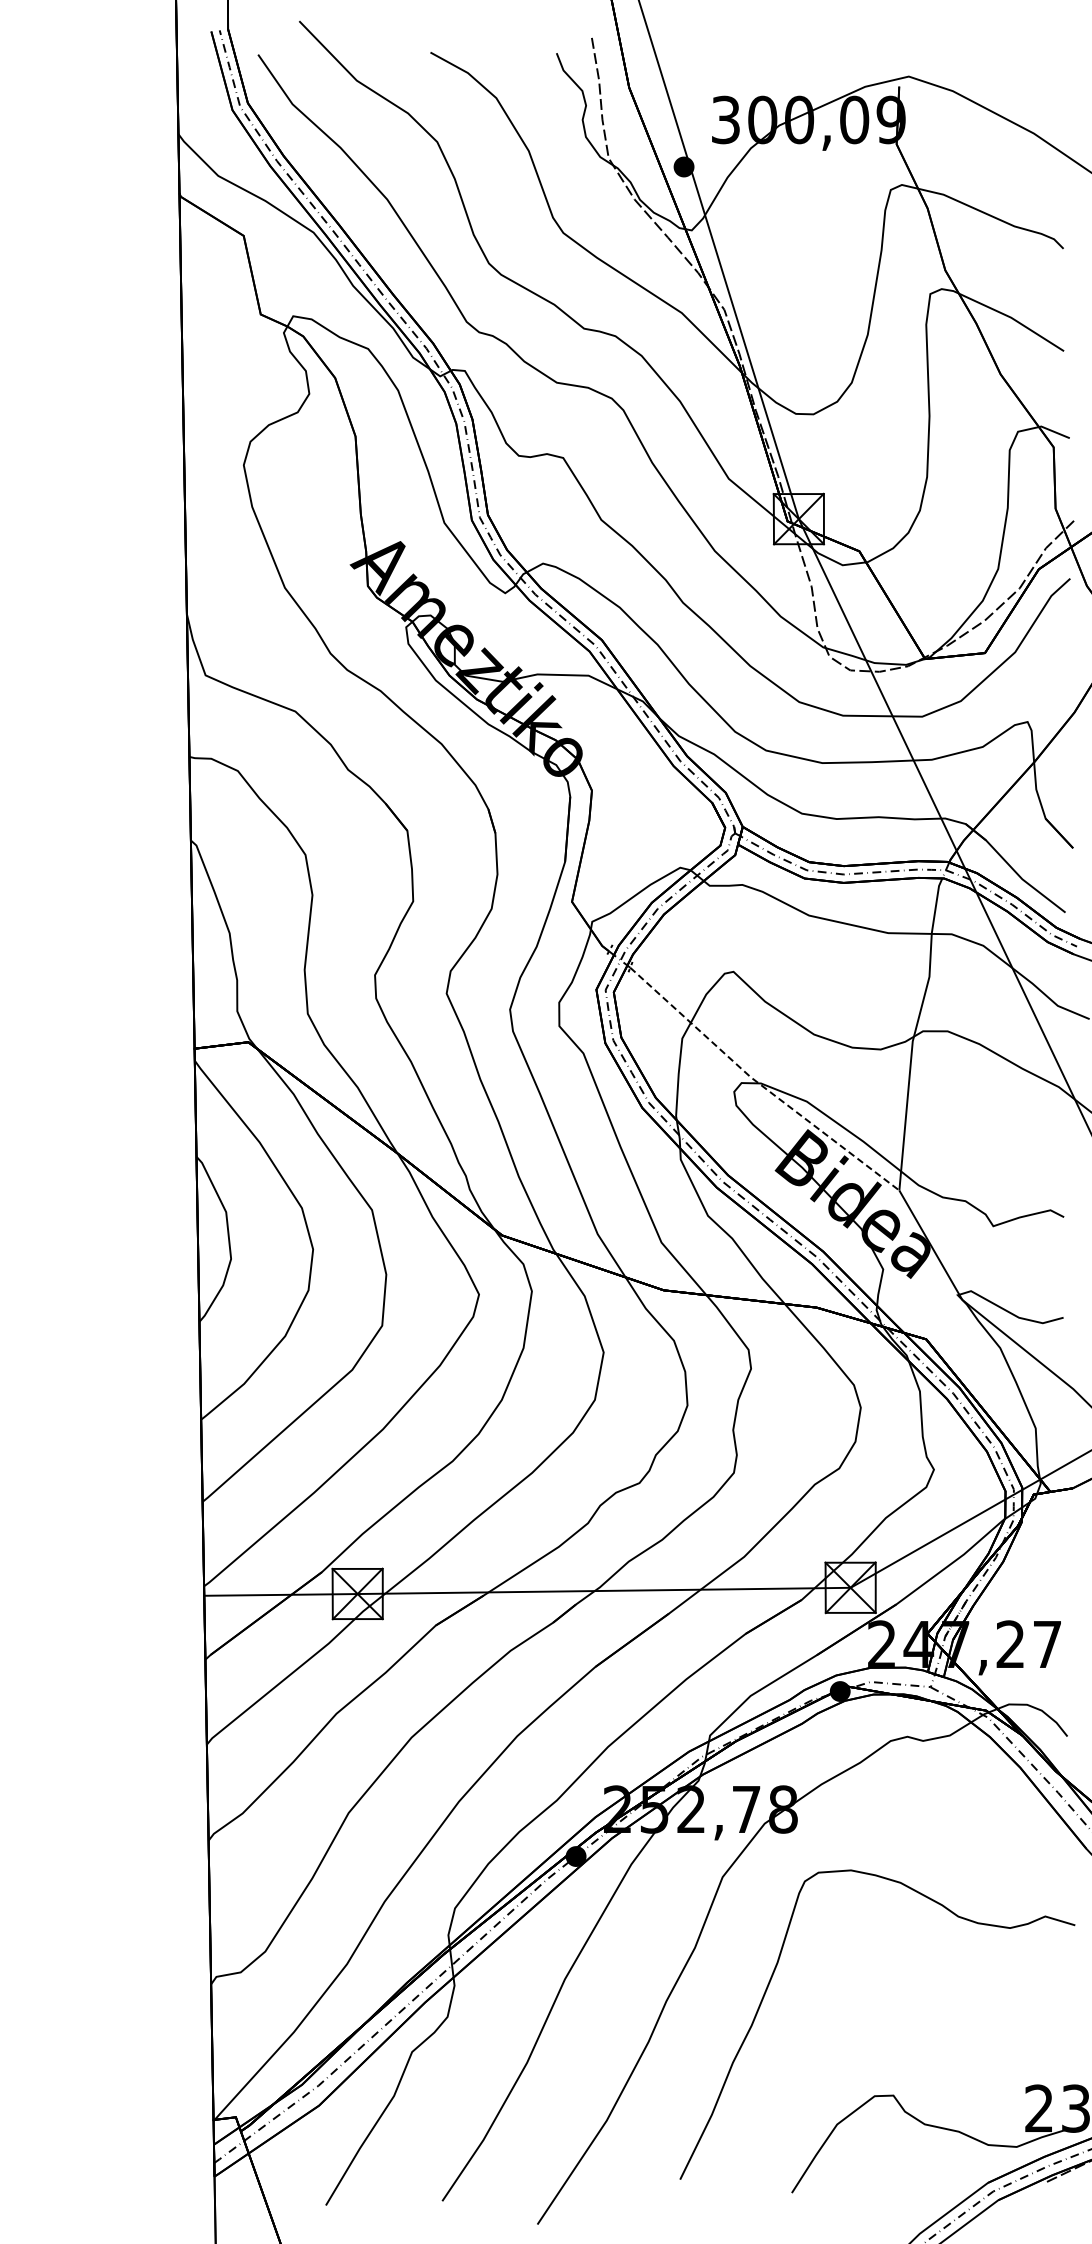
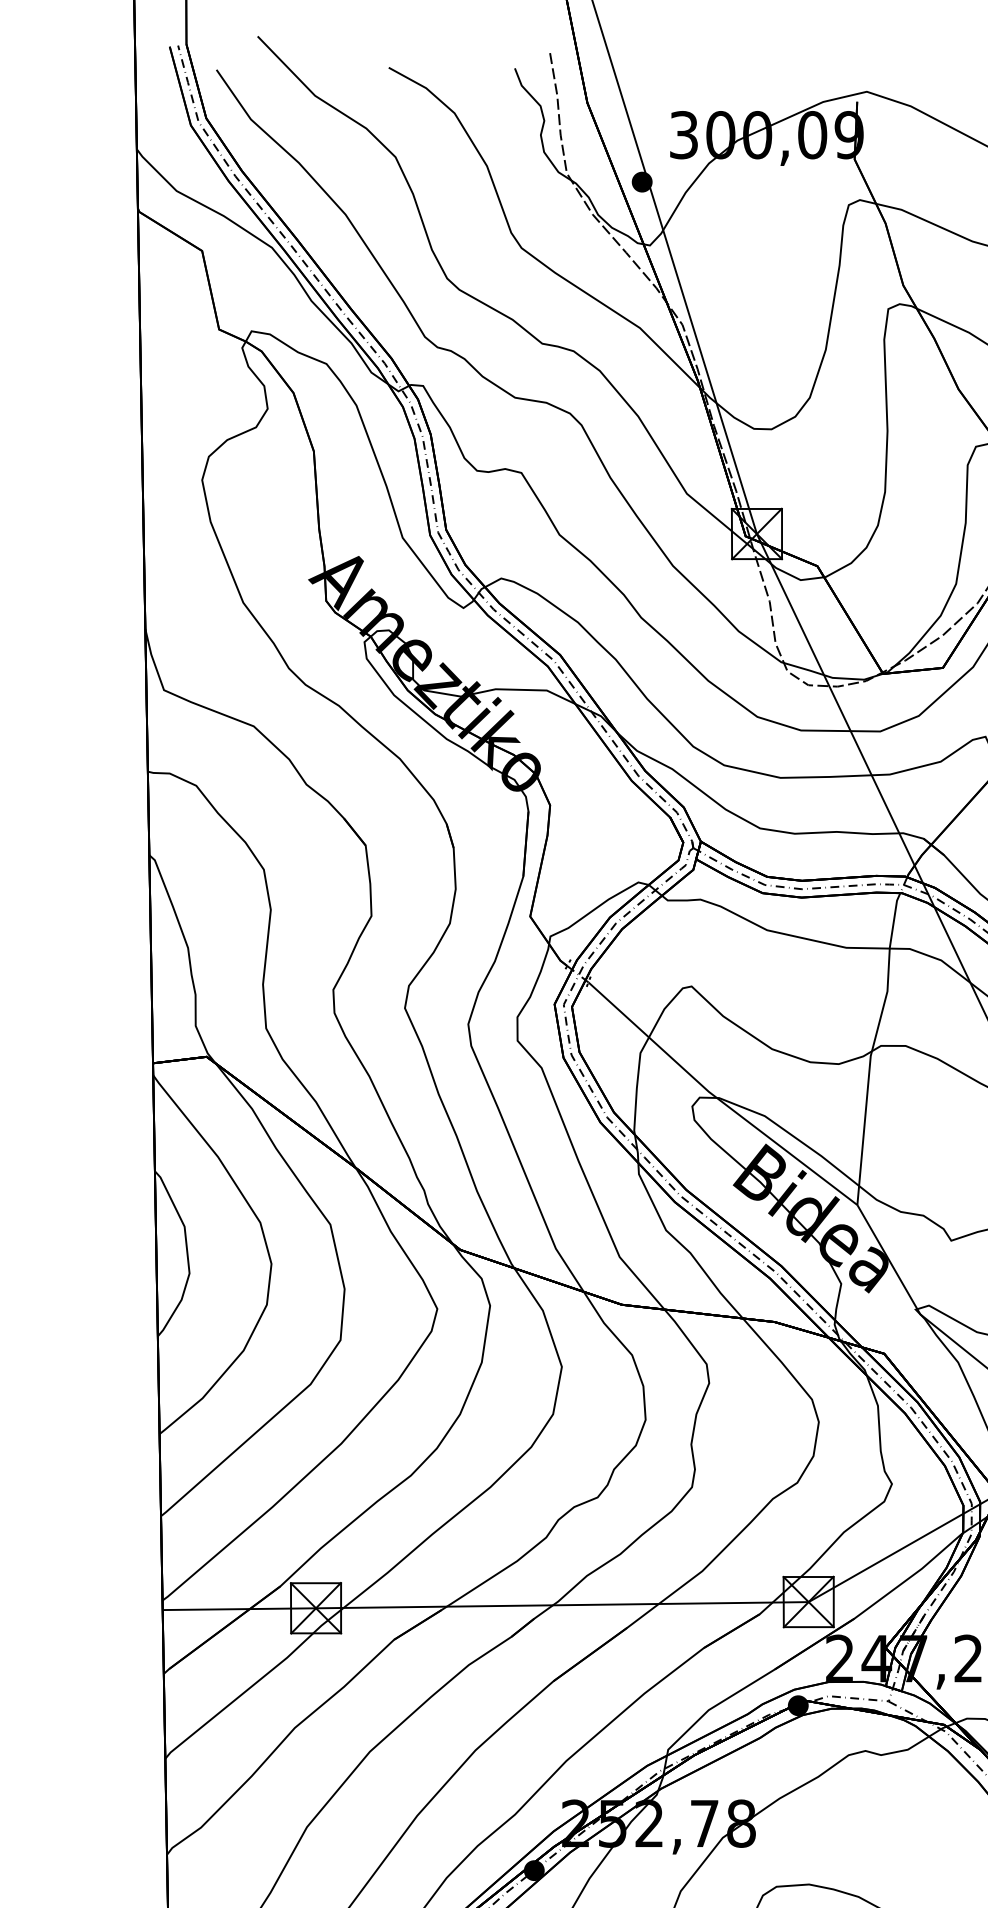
line: (760, 1084) -> (718, 1099), dashed -> solid

